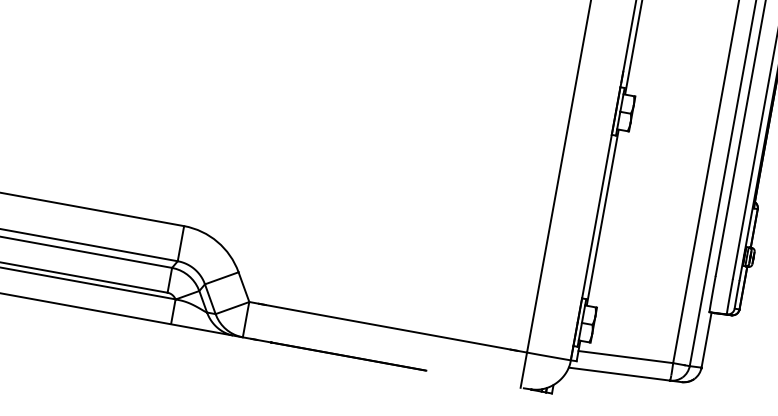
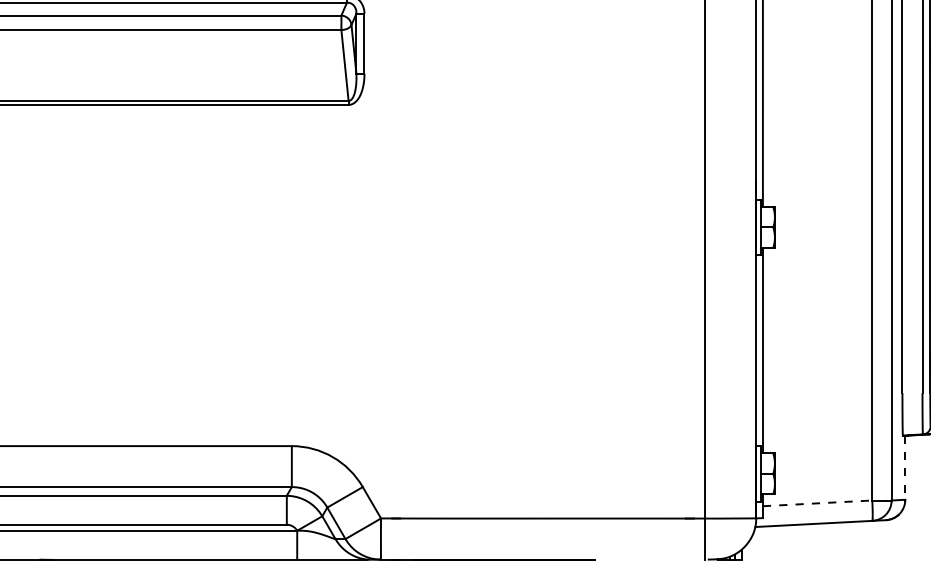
line: (706, 340) -> (905, 468), solid -> dashed
line: (625, 357) -> (817, 503), solid -> dashed

